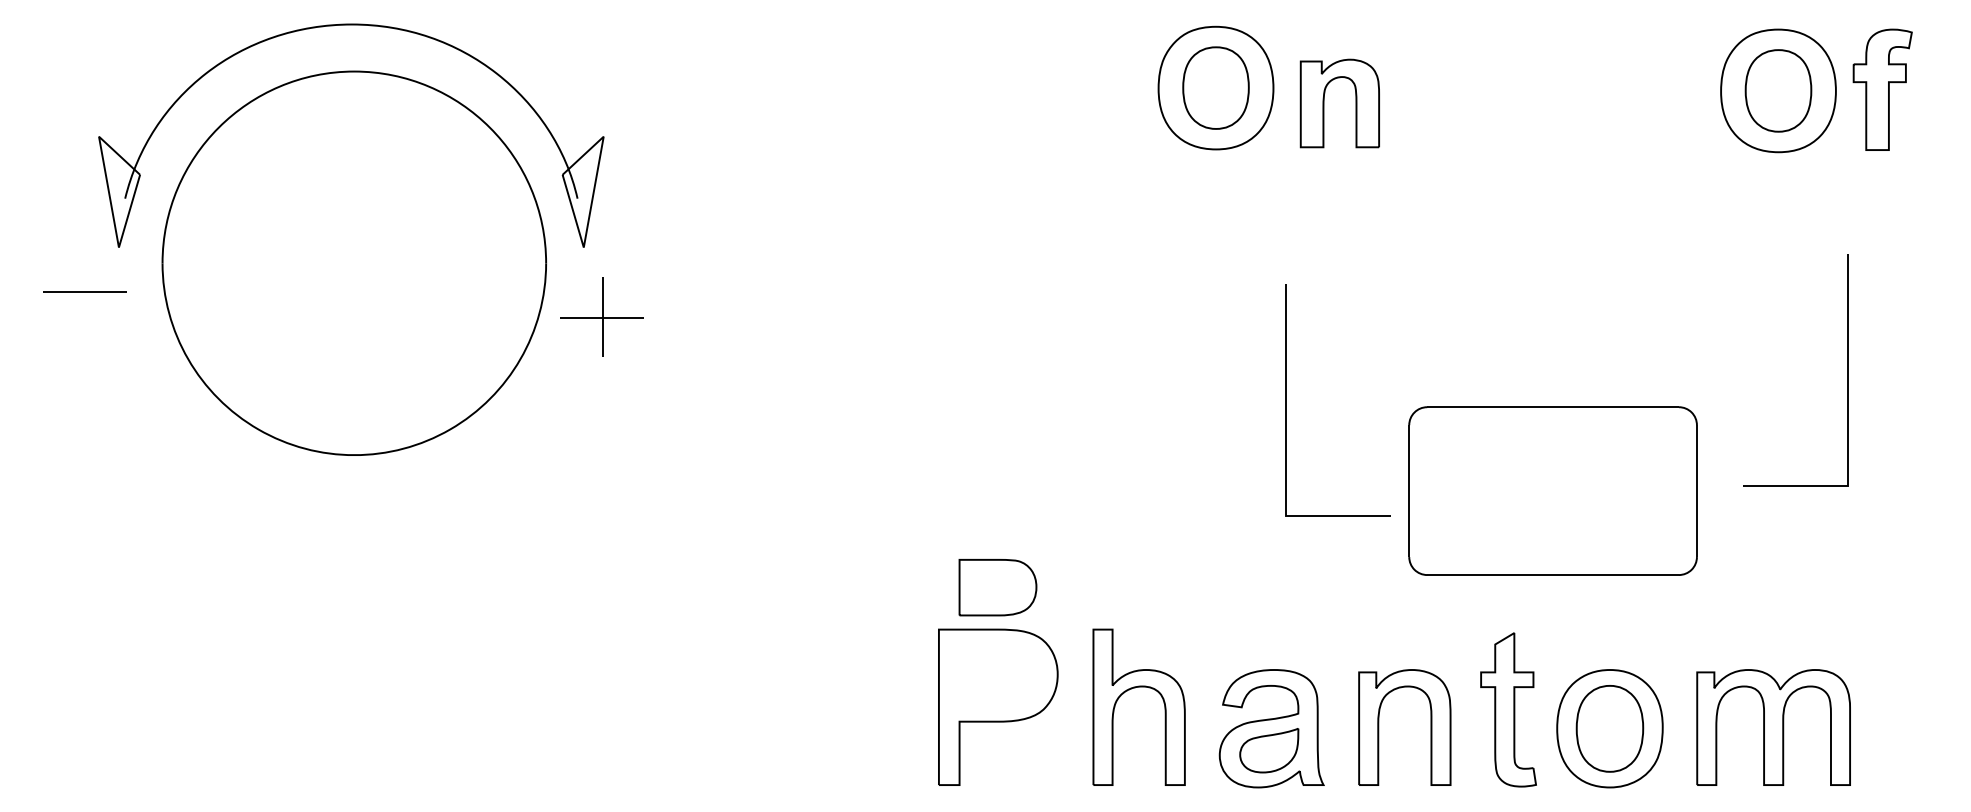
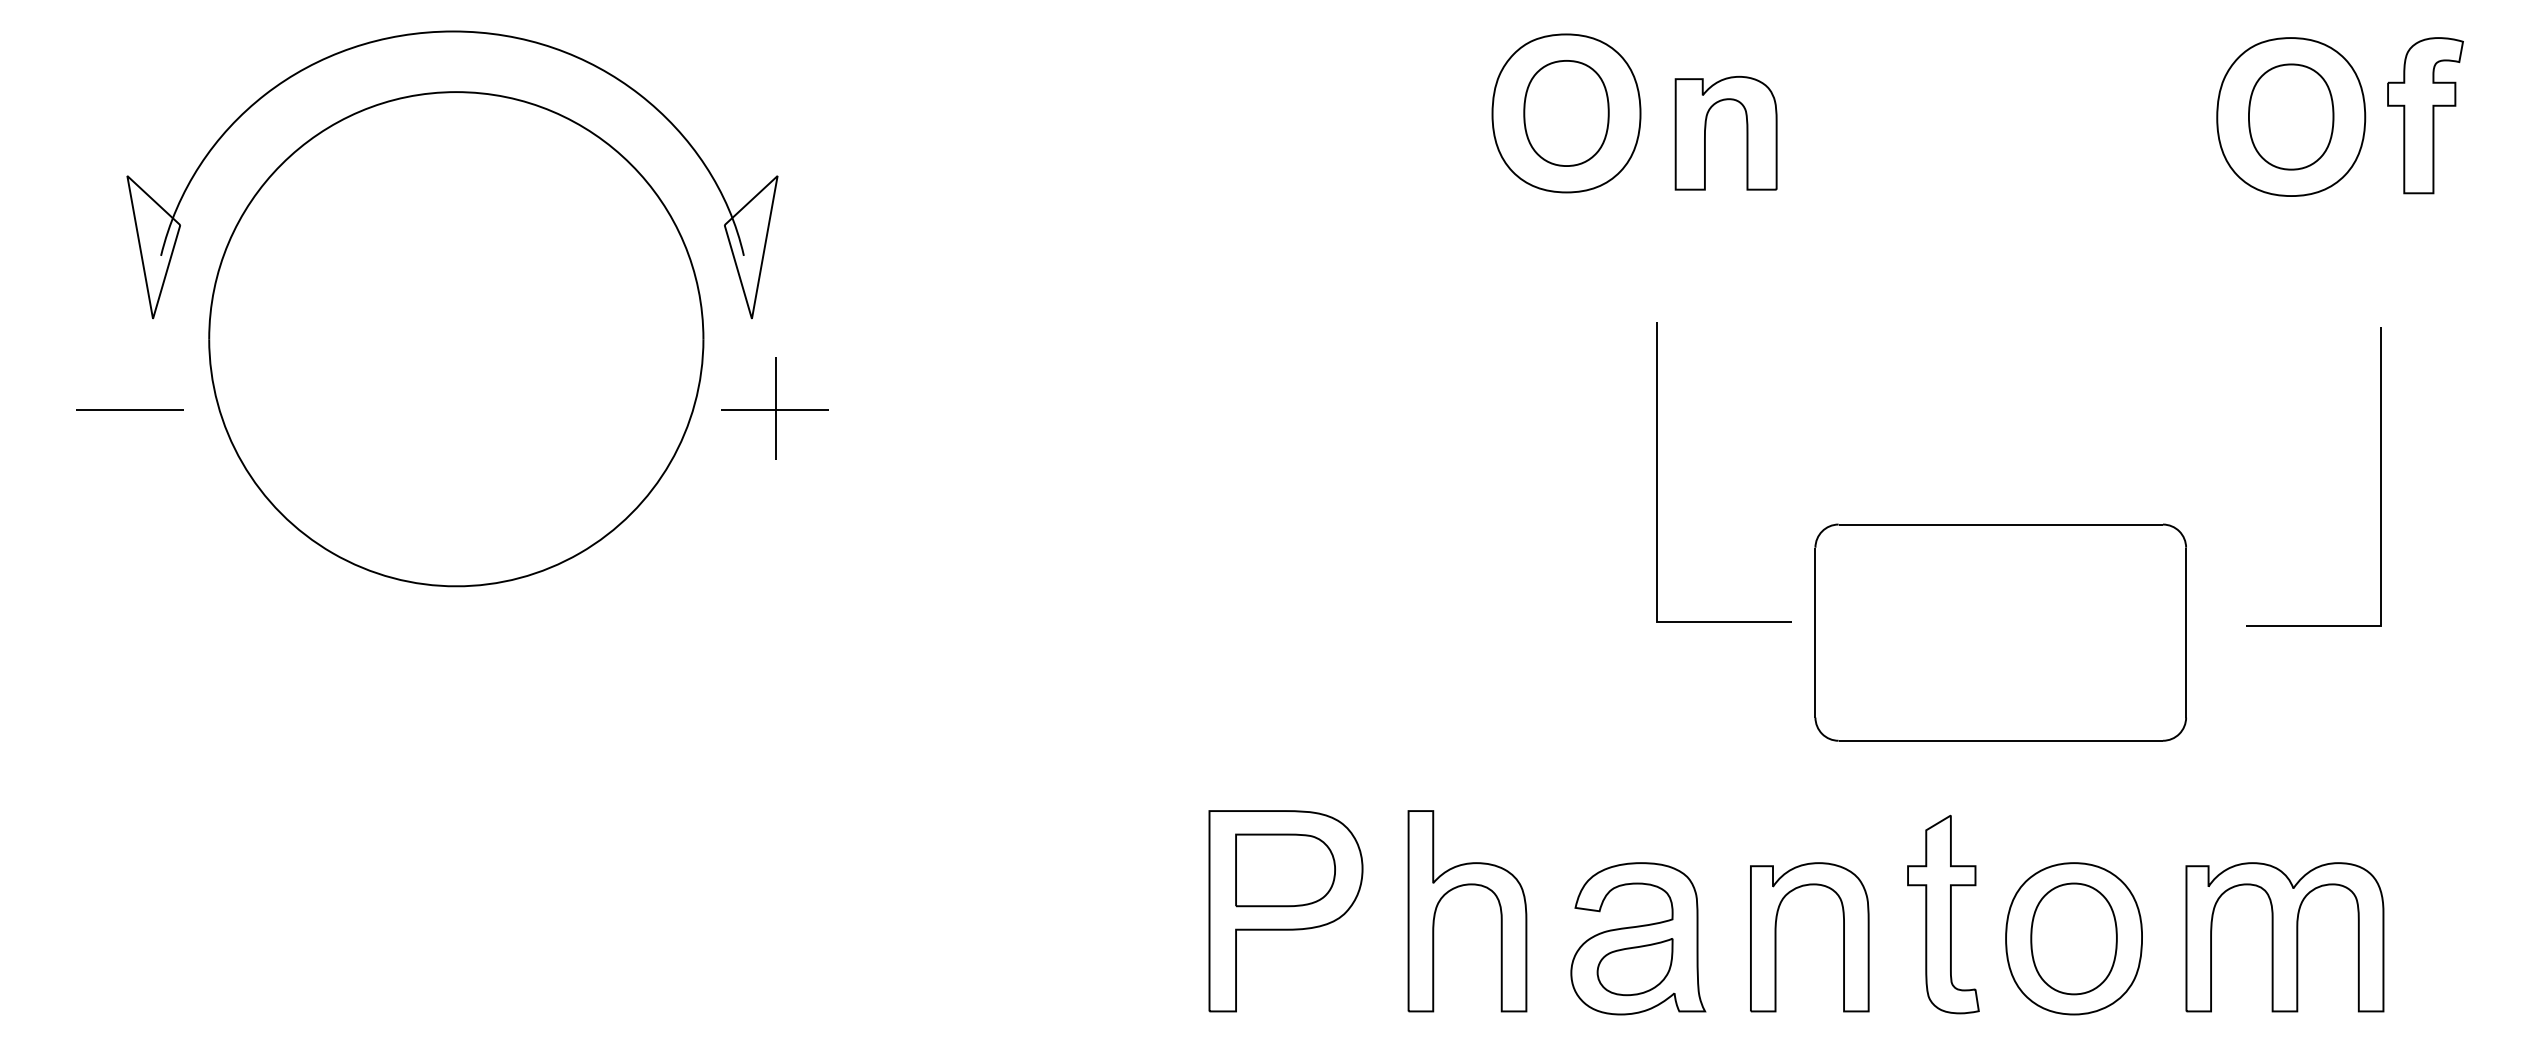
line: (84, 291) -> (129, 408), moved
curve: (1286, 400) -> (1657, 472), moved
part: (997, 587) -> (1284, 870), moved

